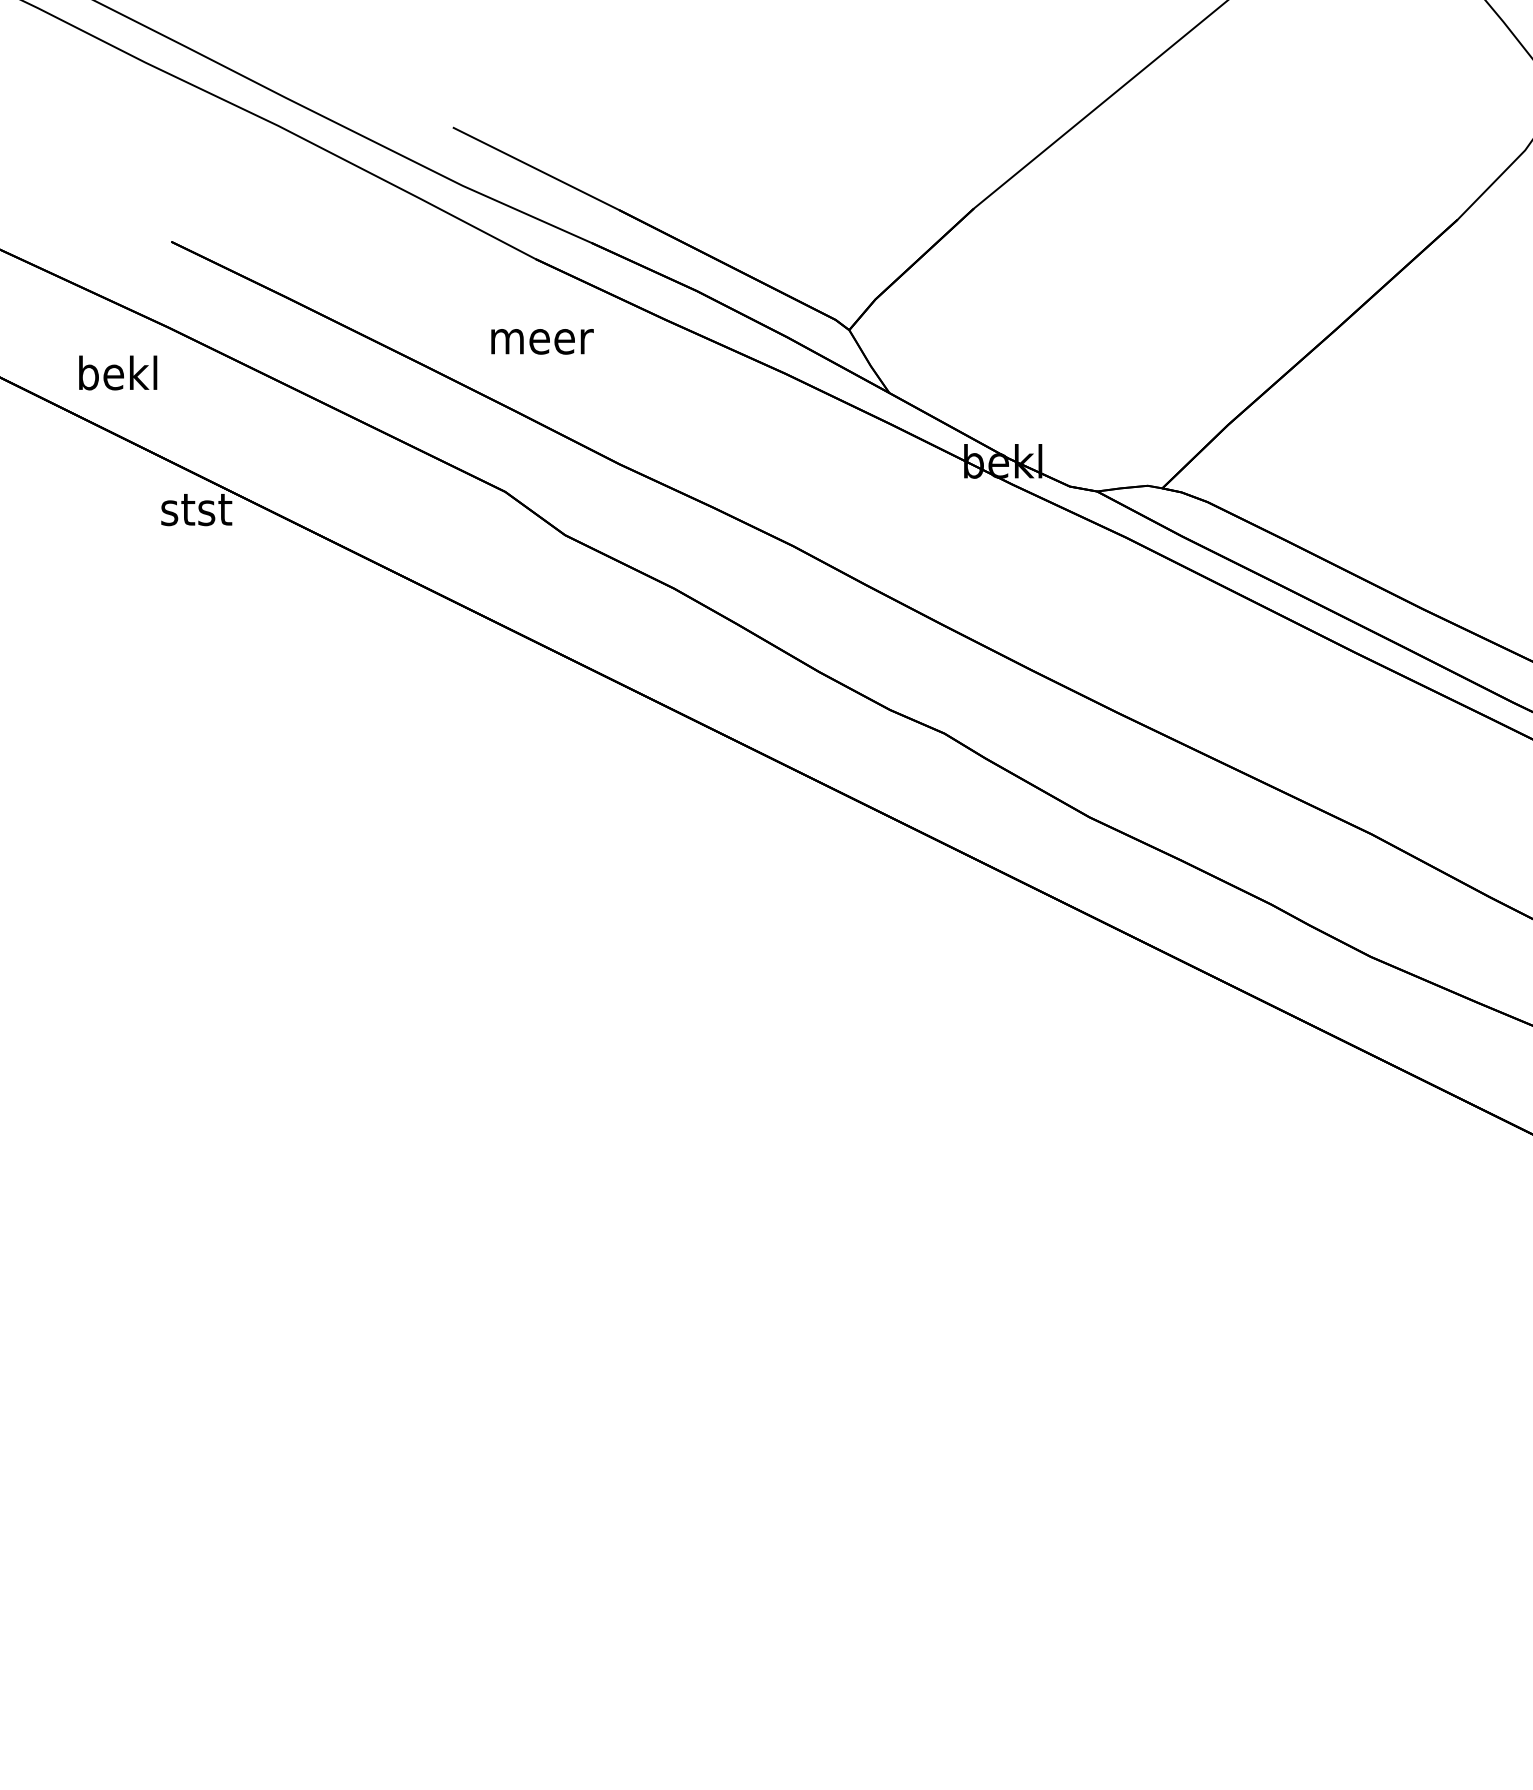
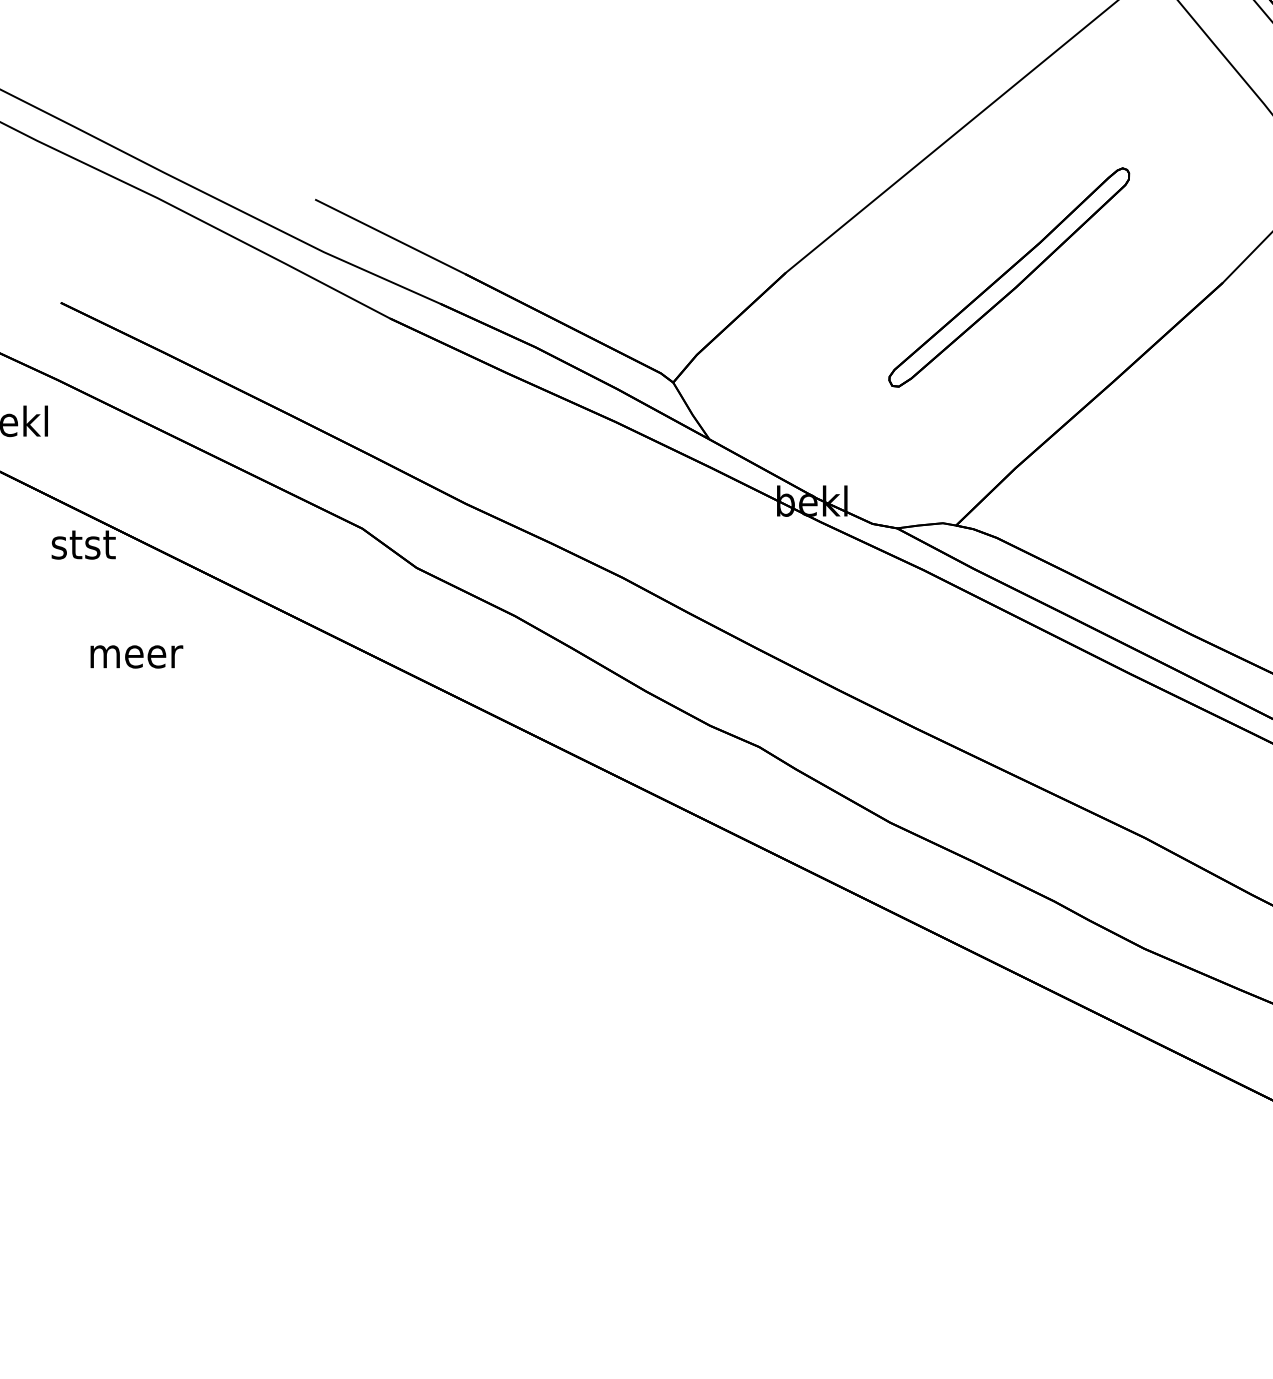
part: (1220, 213) -> (1008, 277), added
text: (542, 341) -> (136, 656), moved

